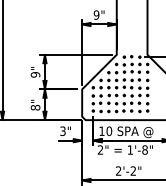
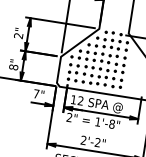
text: (35, 74) -> (18, 35), 9" -> 2"
text: (62, 131) -> (35, 94), 3" -> 7"
text: (109, 131) -> (80, 101), 10 -> 12

